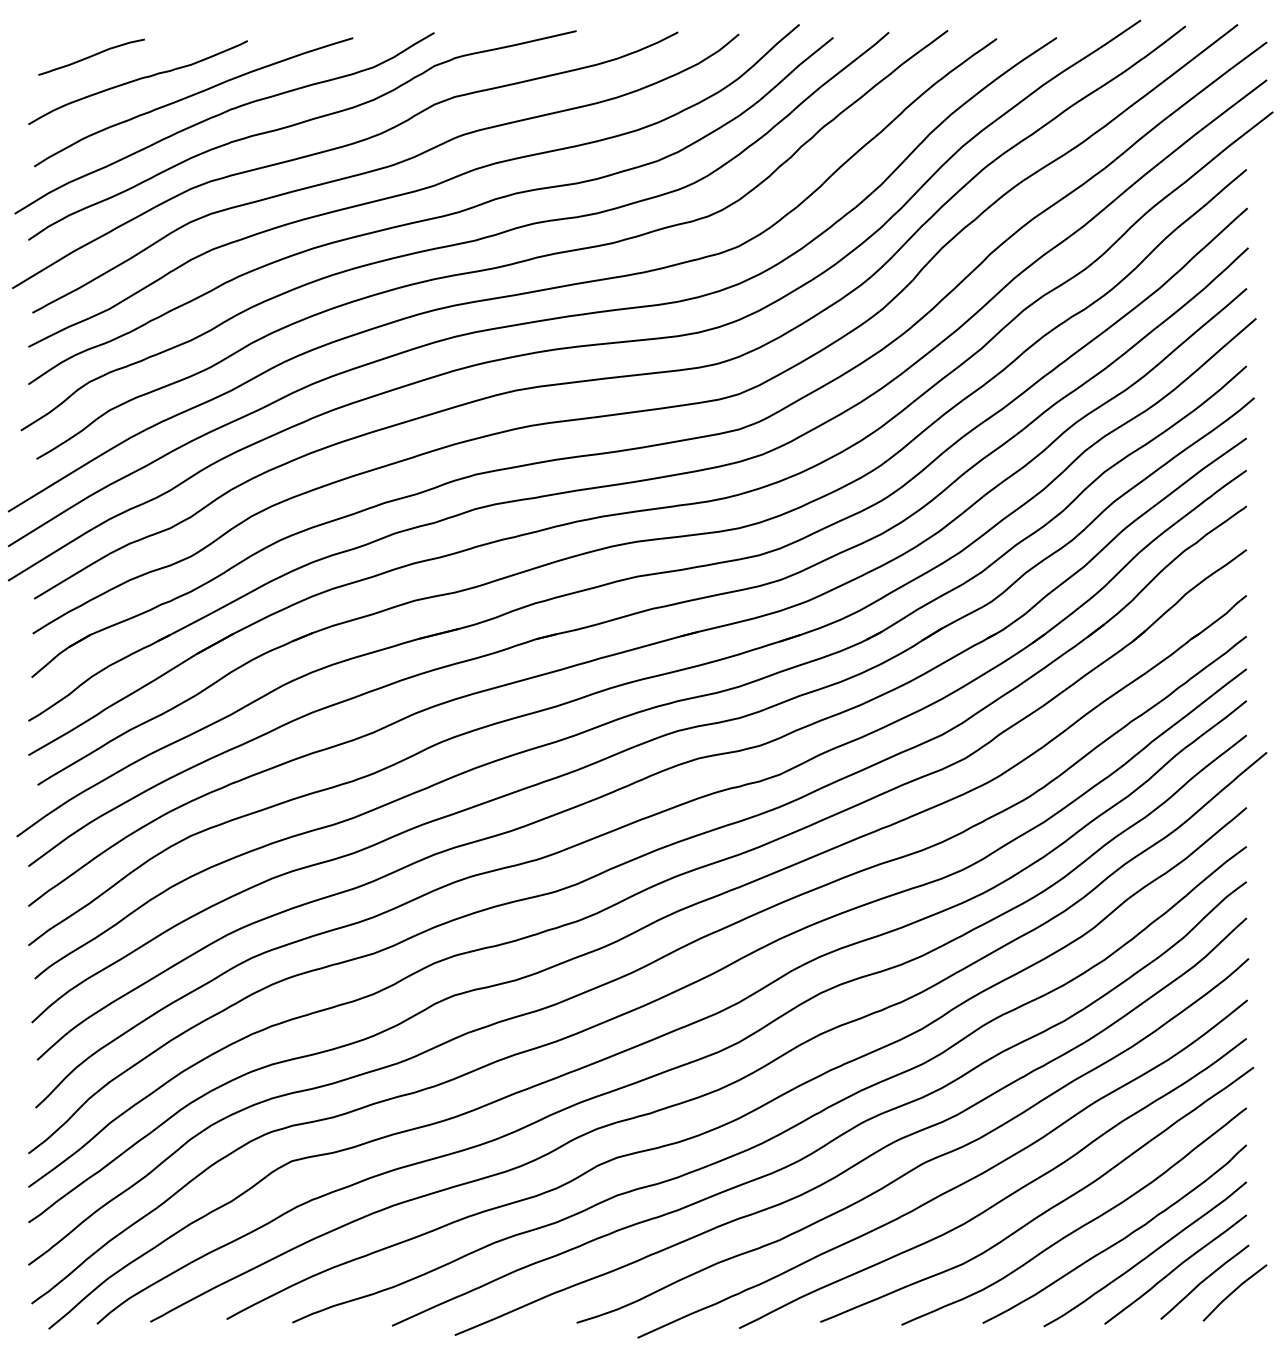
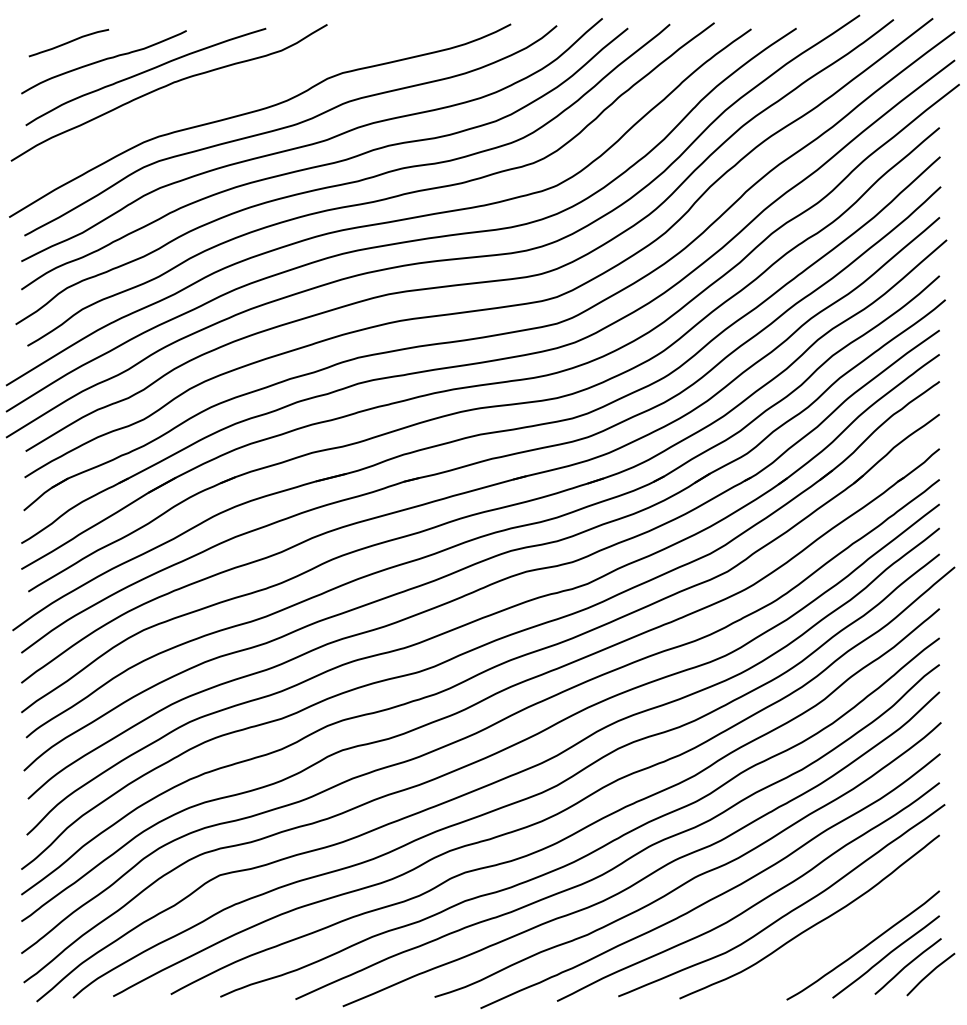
curve: (297, 125) -> (224, 94), removed
curve: (1119, 1239) -> (843, 934), removed

